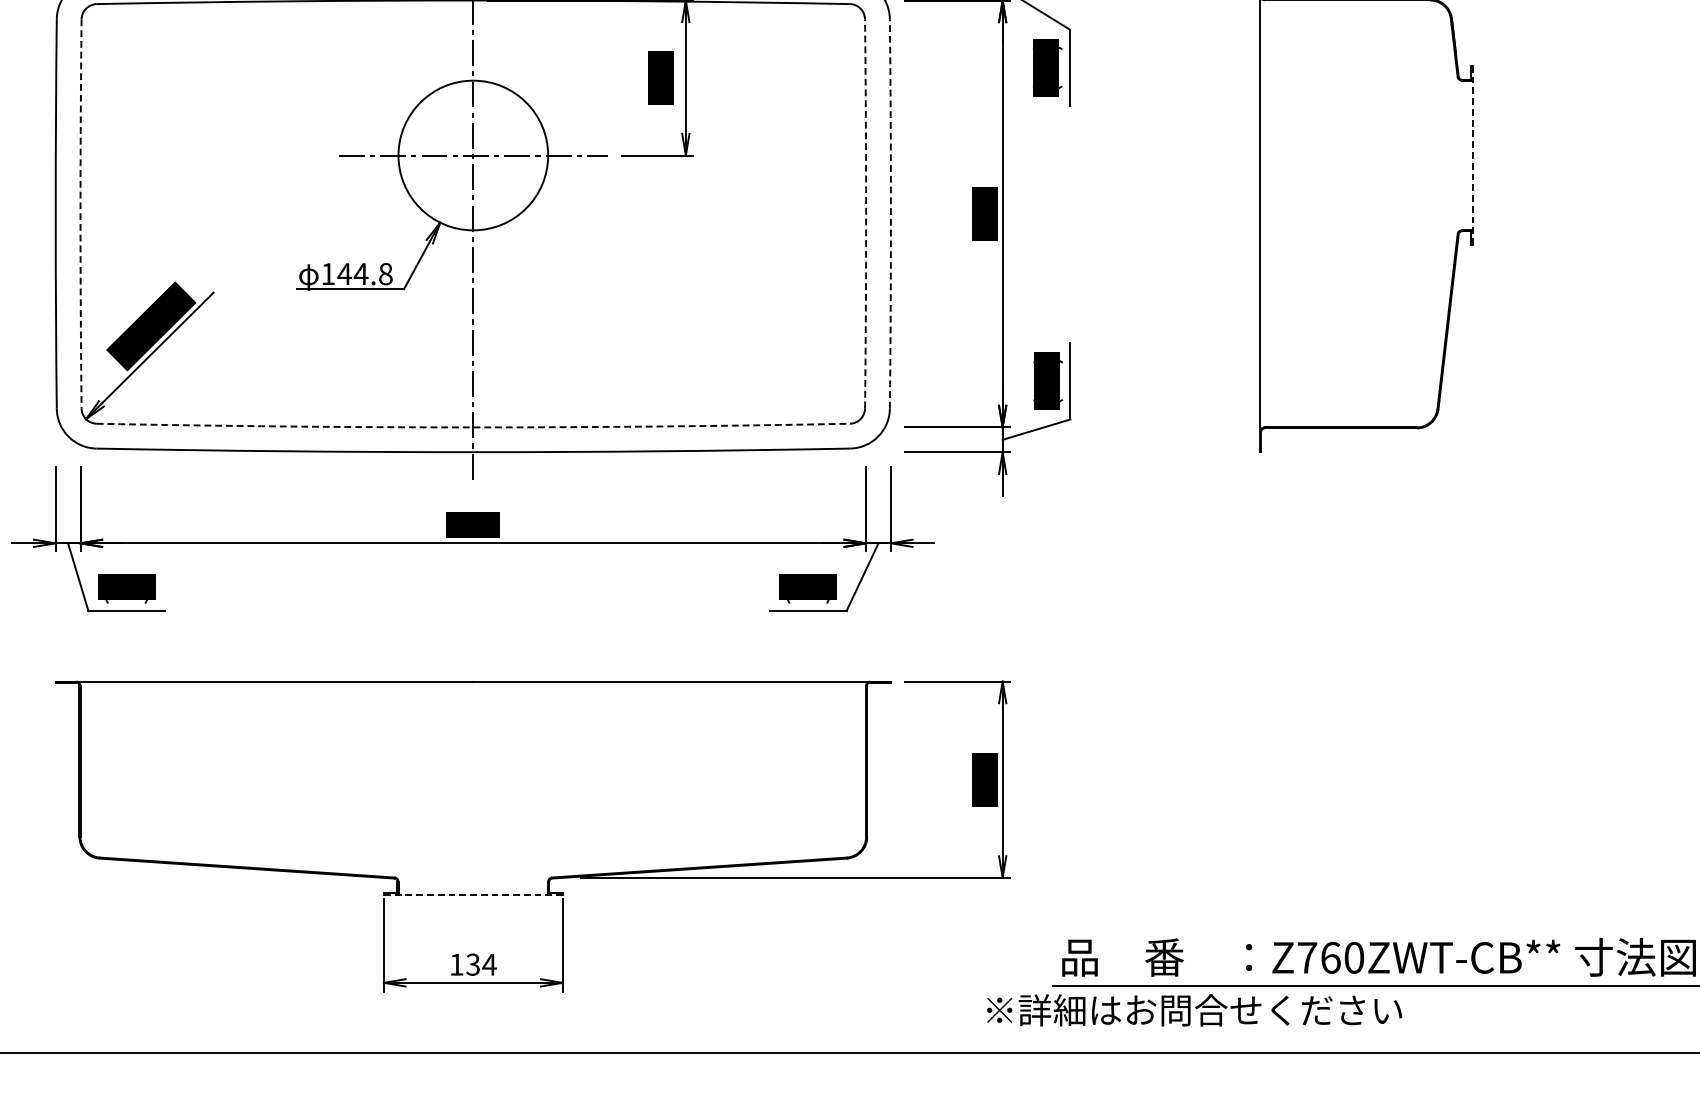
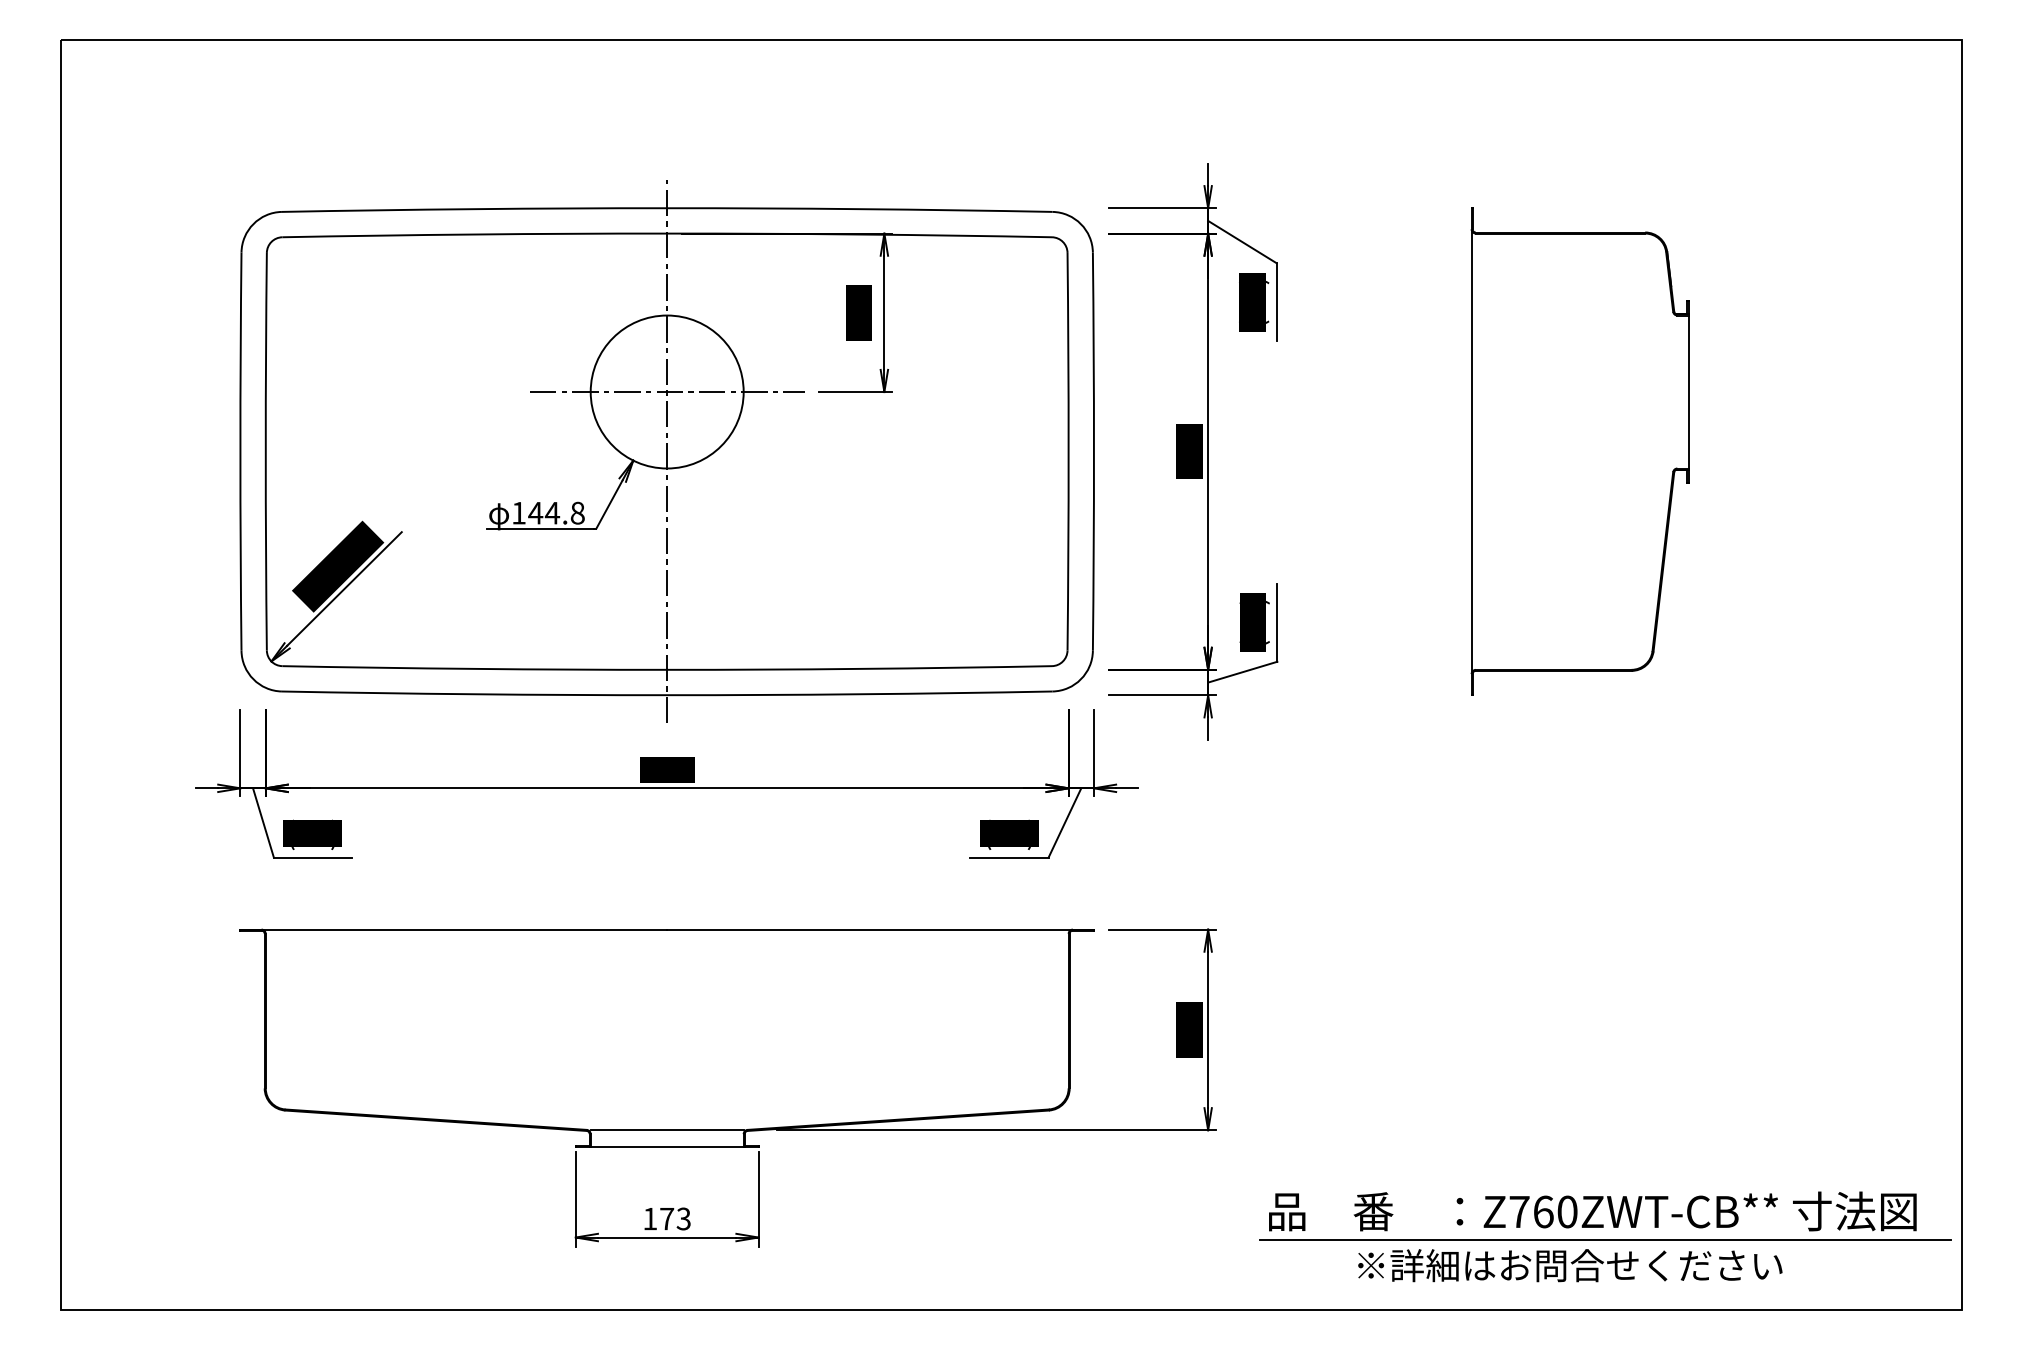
line: (1472, 155) -> (1688, 391), dashed -> solid
arc: (80, 213) -> (265, 451), dashed -> solid
arc: (866, 213) -> (1068, 451), dashed -> solid
arc: (890, 213) -> (1093, 451), dashed -> solid
arc: (473, 427) -> (667, 669), dashed -> solid
line: (473, 878) -> (667, 1130), added
line: (473, 894) -> (667, 1147), dashed -> solid
text: (481, 964) -> (675, 1218), 134 -> 173
text: (1194, 1010) -> (1570, 1265), moved

